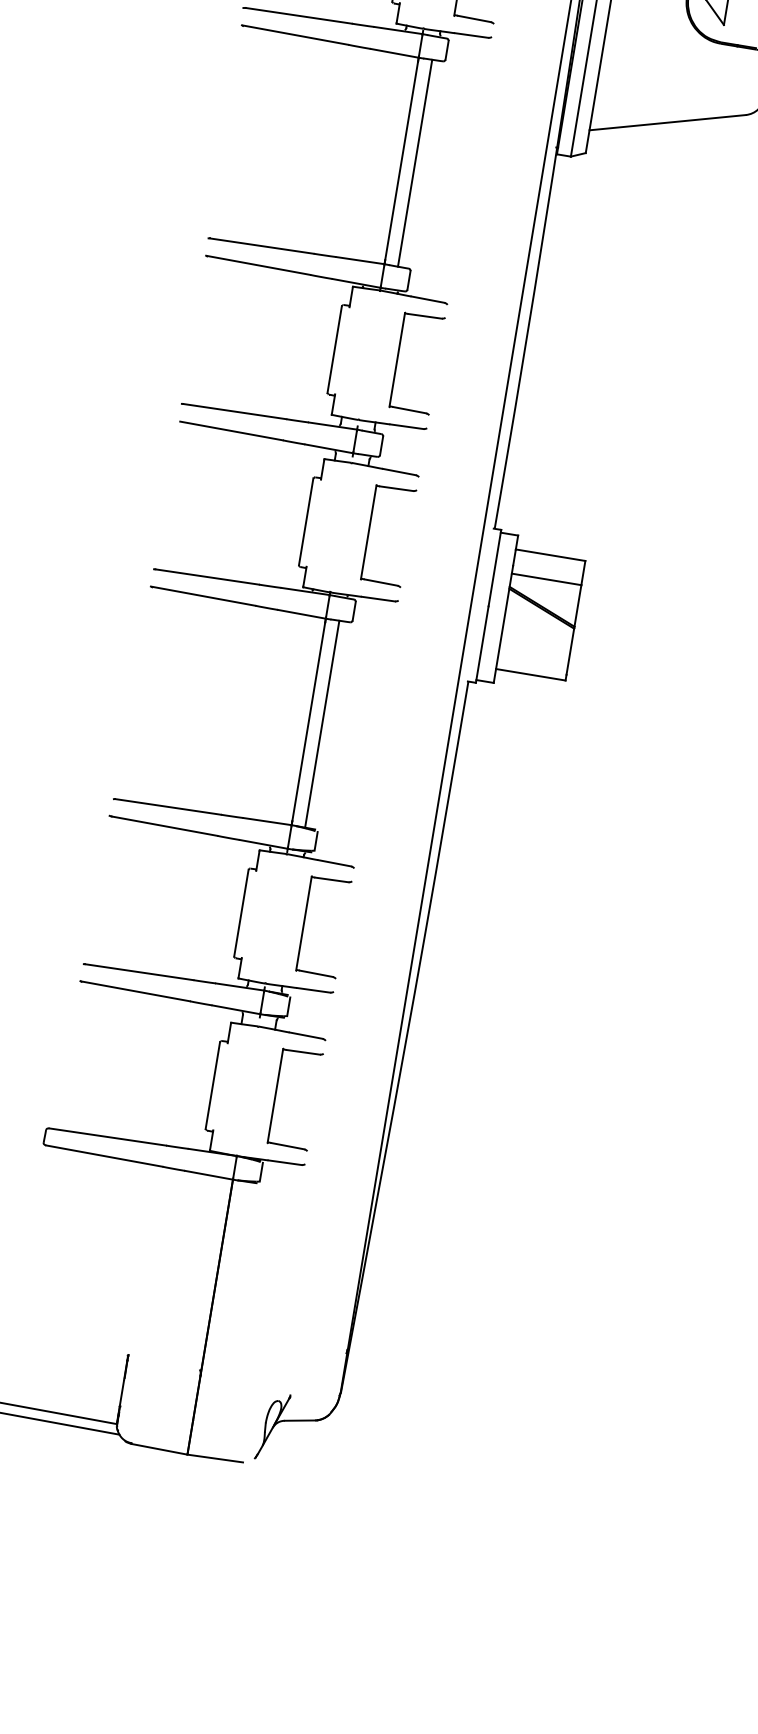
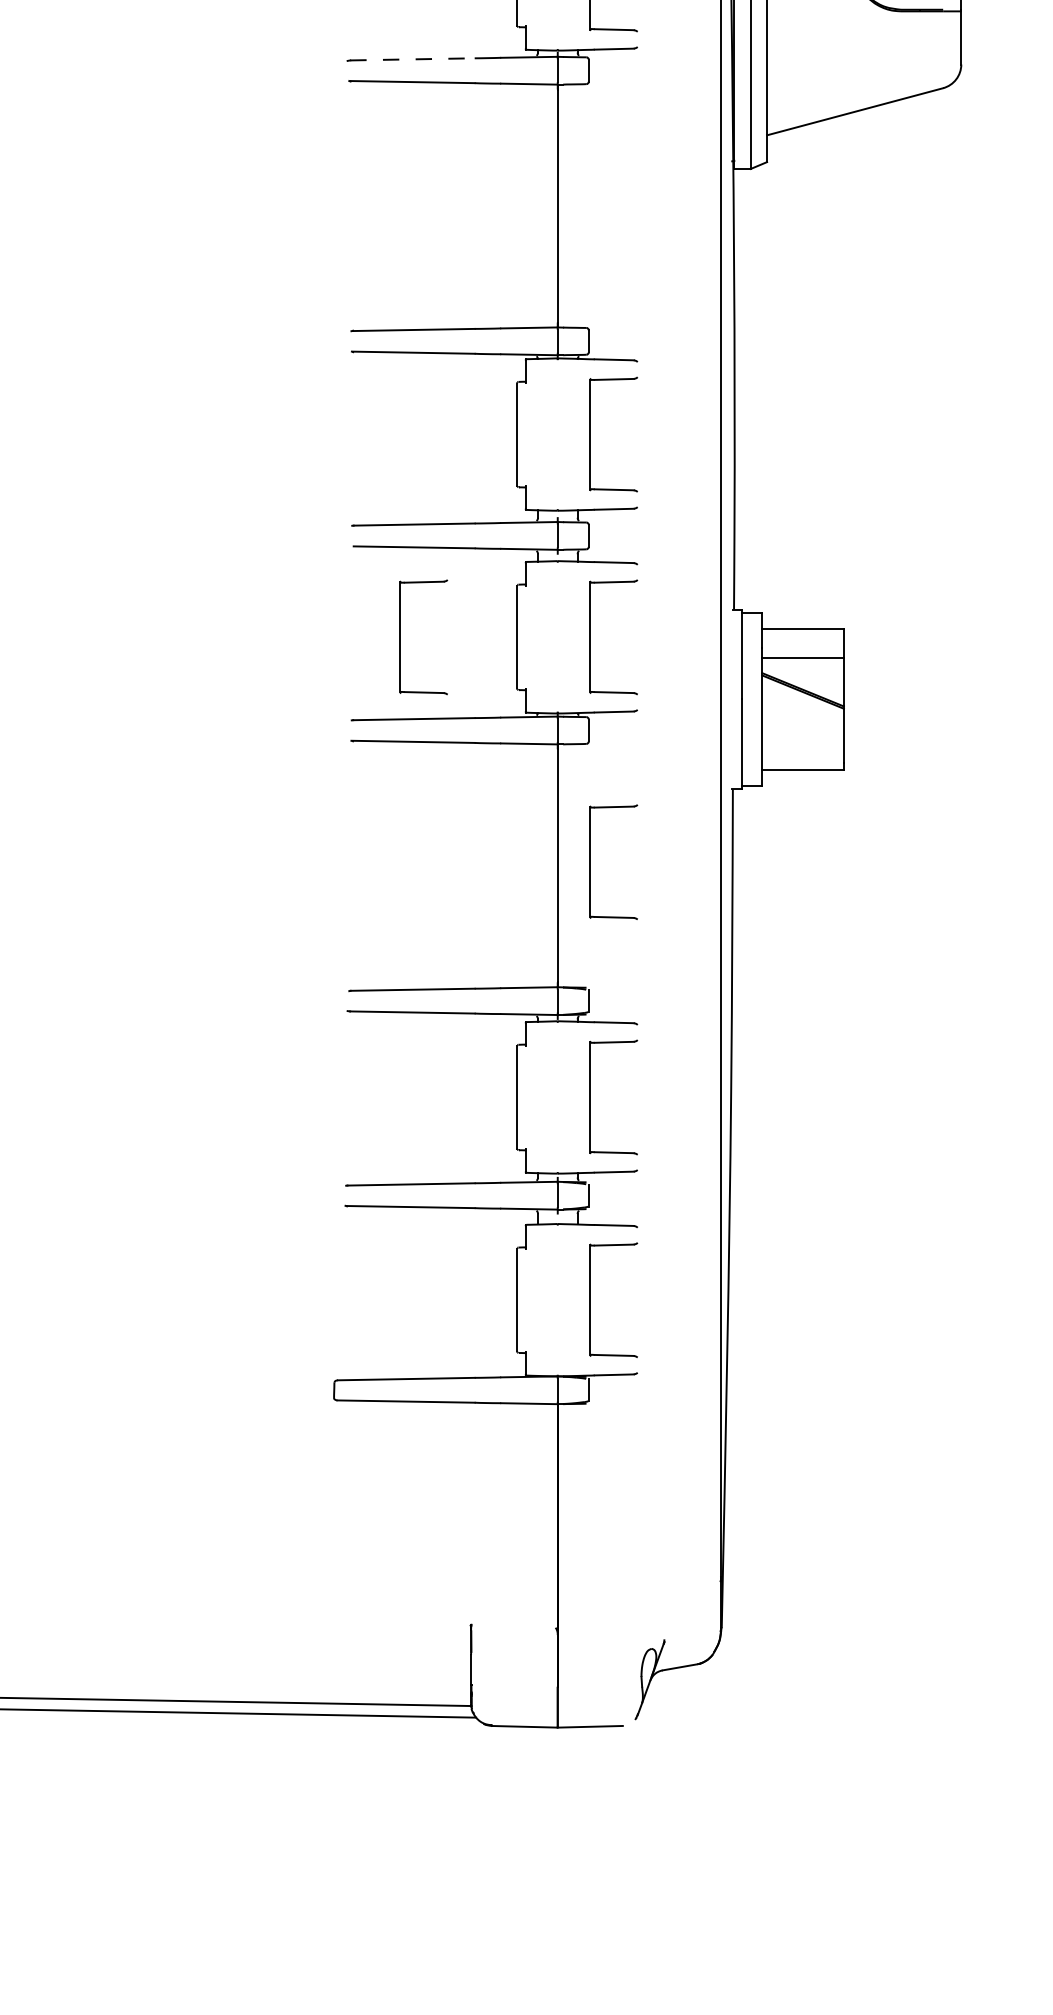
line: (298, 15) -> (412, 59), solid -> dashed
line: (415, 162) -> (573, 205), removed
part: (207, 505) -> (400, 637), added
part: (337, 722) -> (590, 861), added
line: (322, 723) -> (573, 865), removed

